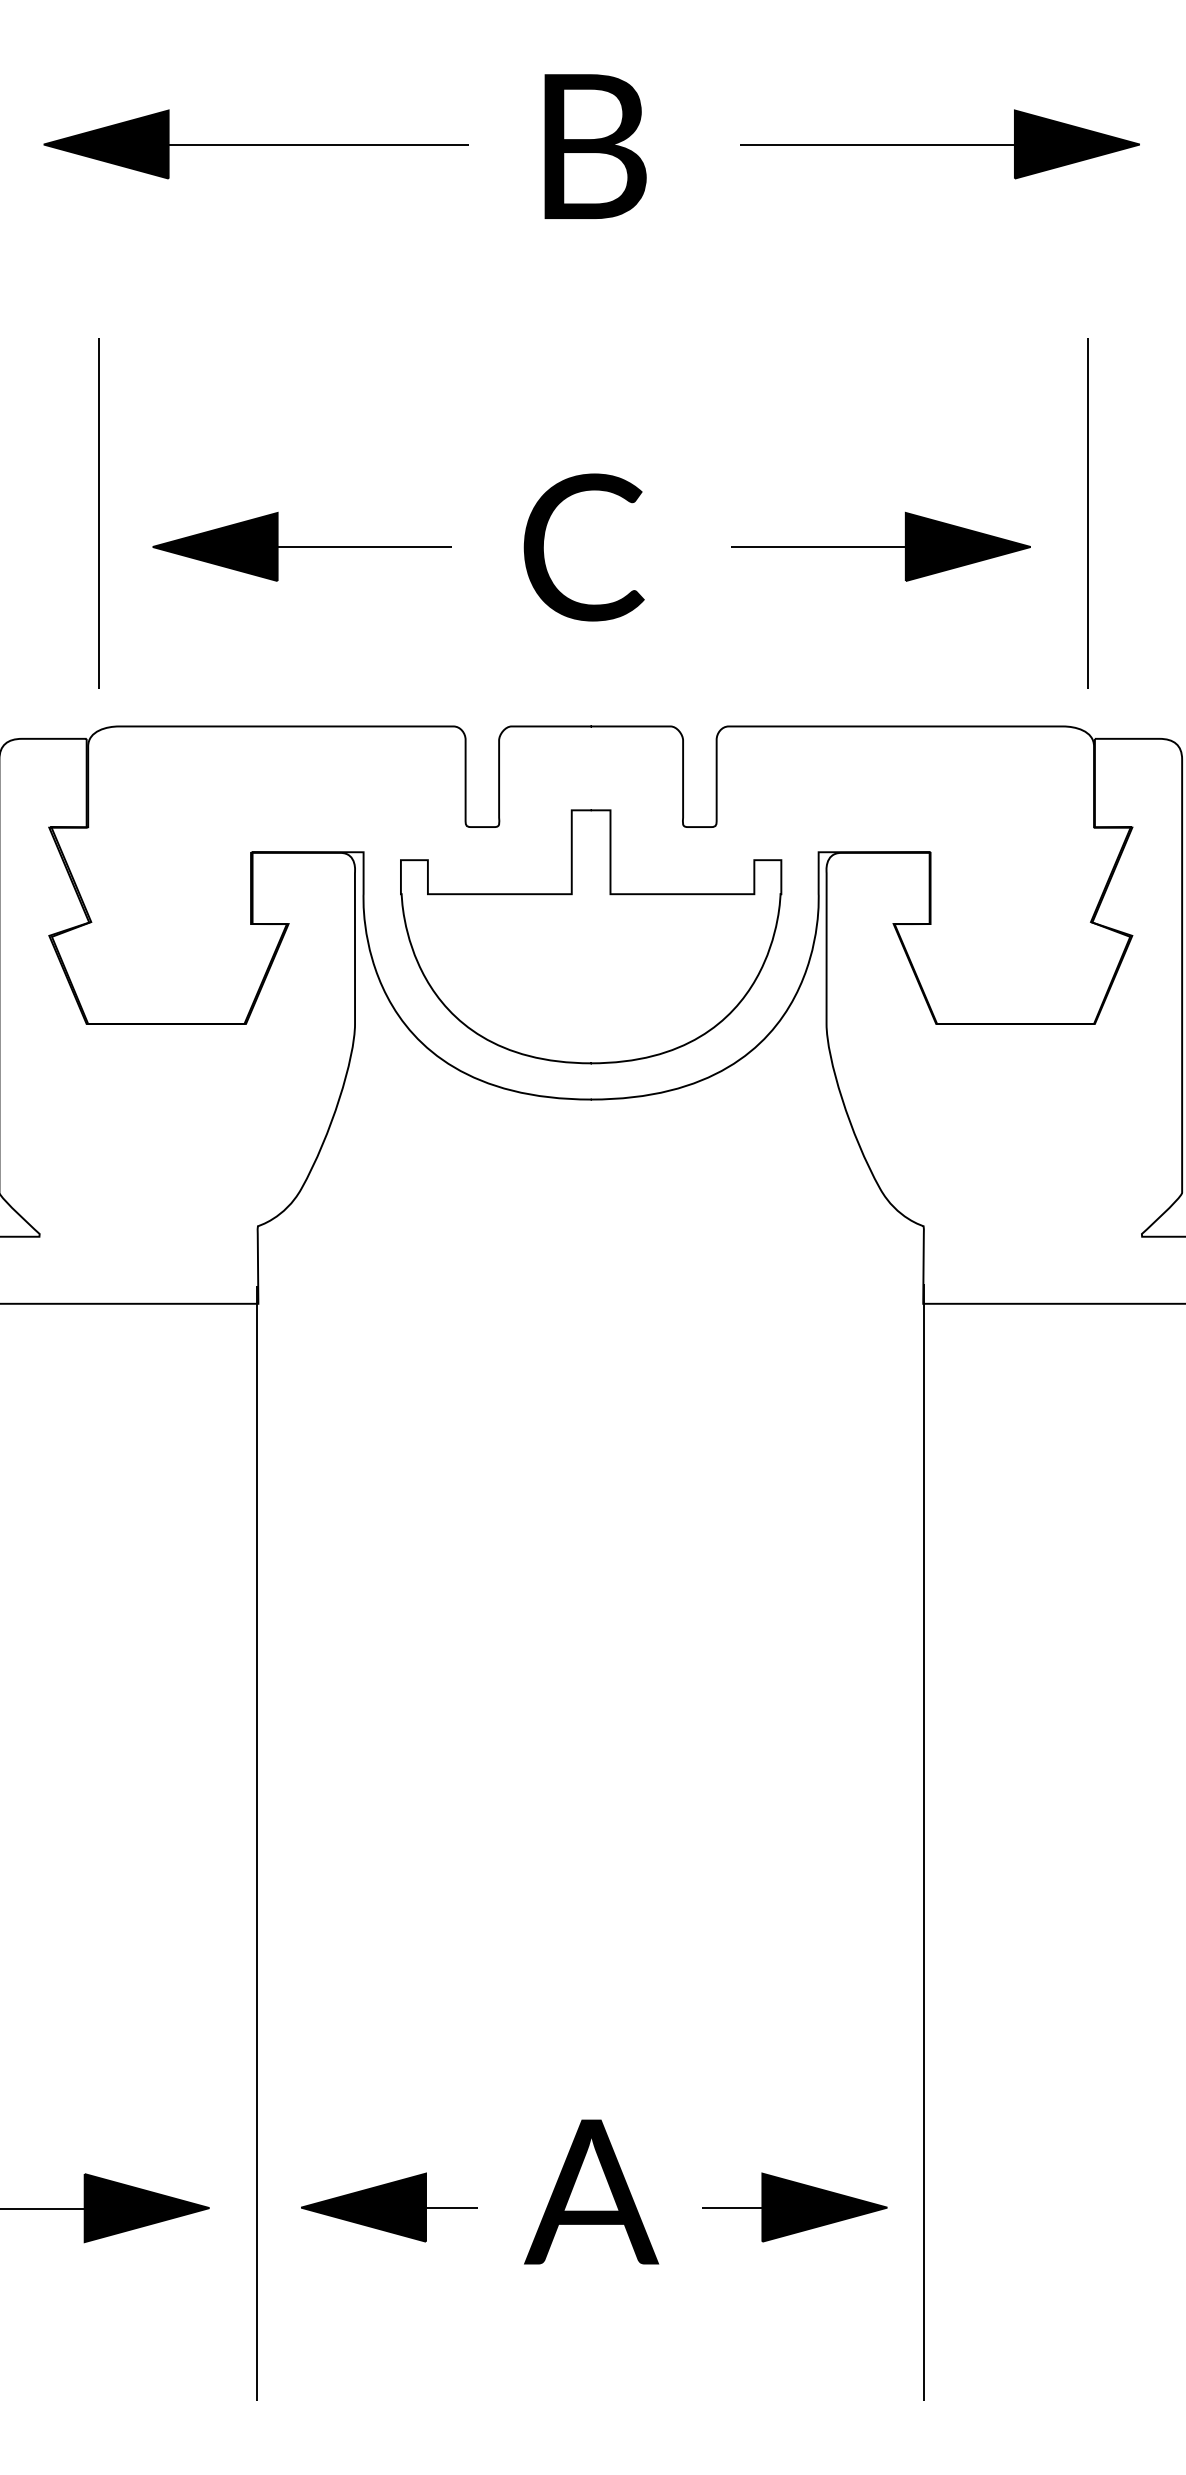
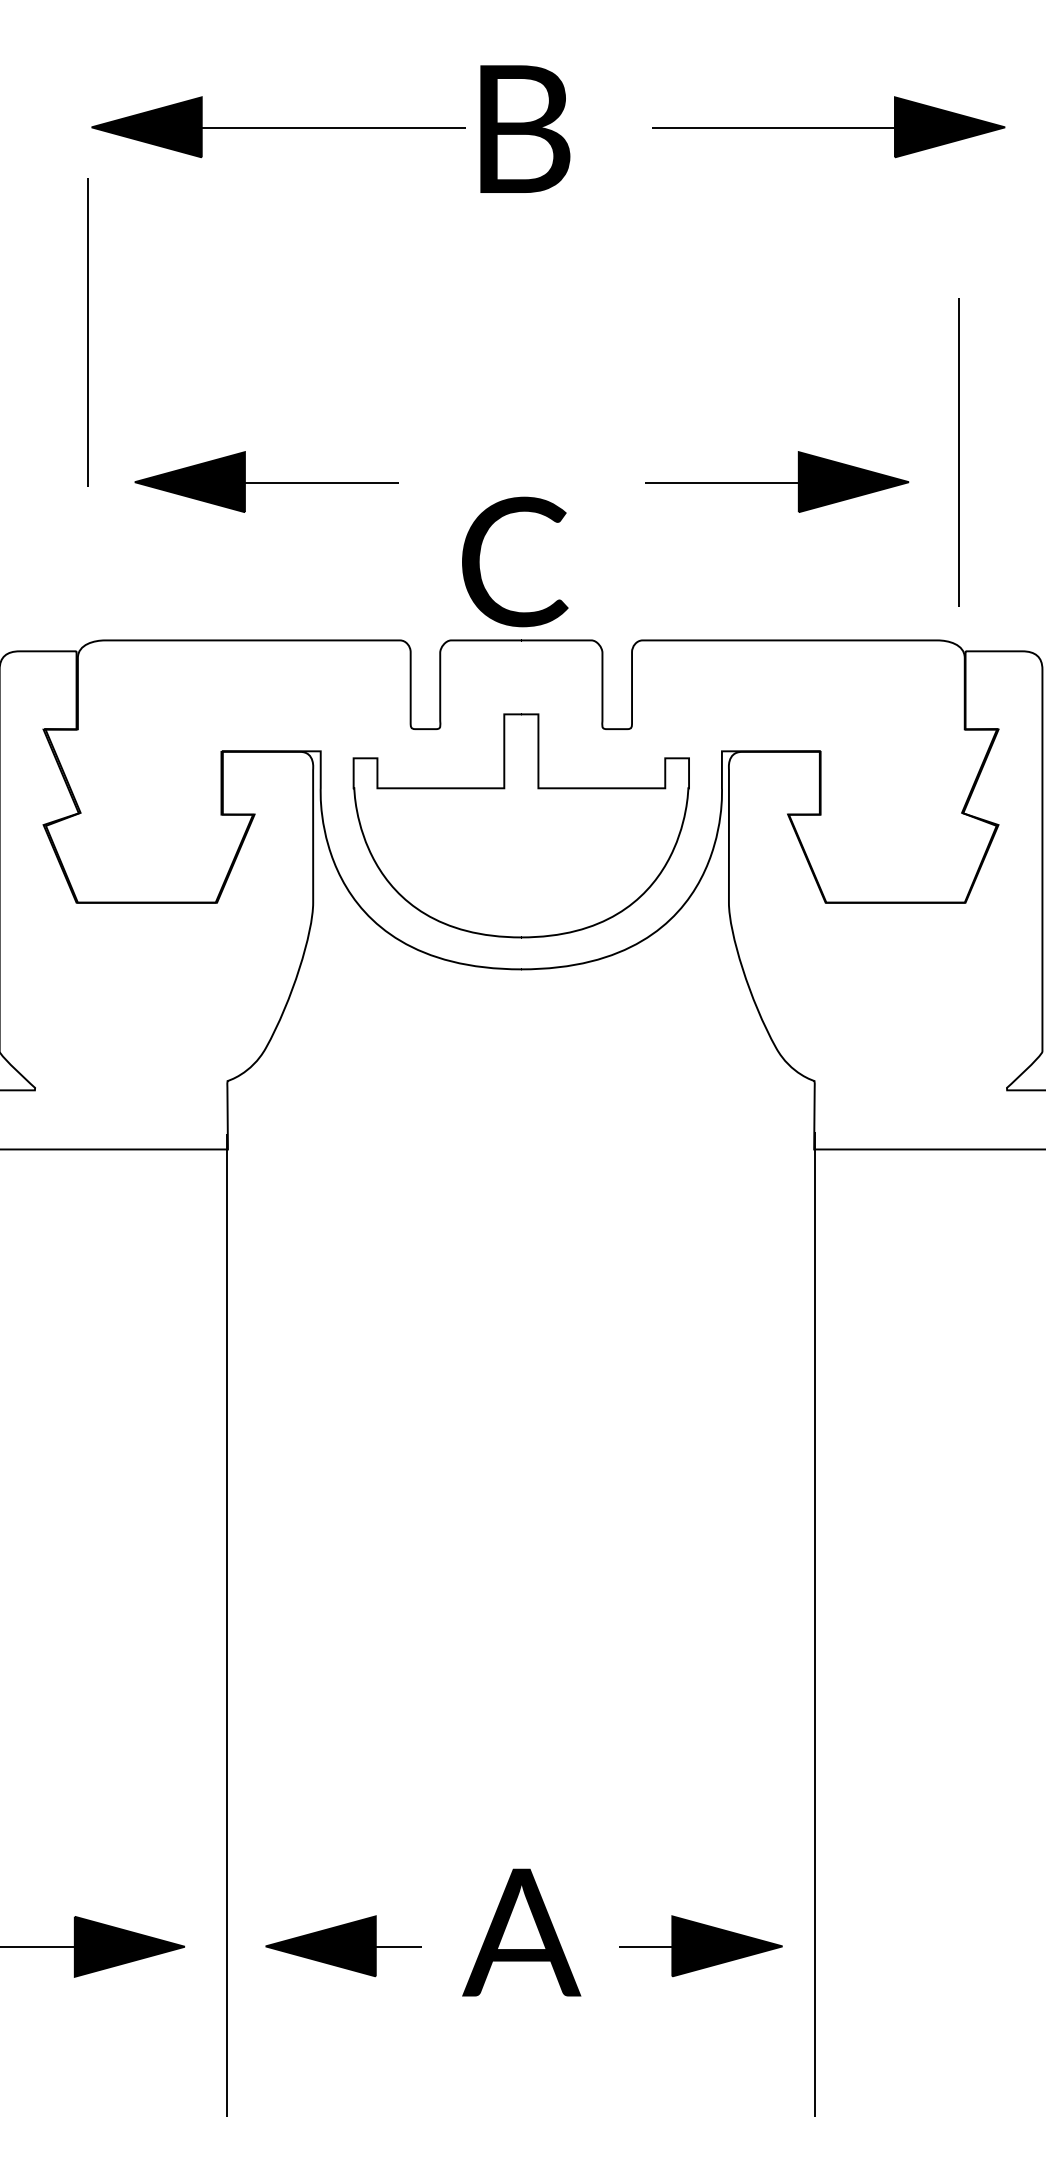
part: (255, 144) -> (278, 127), moved
line: (98, 513) -> (86, 331), moved
text: (583, 547) -> (514, 561), moved

